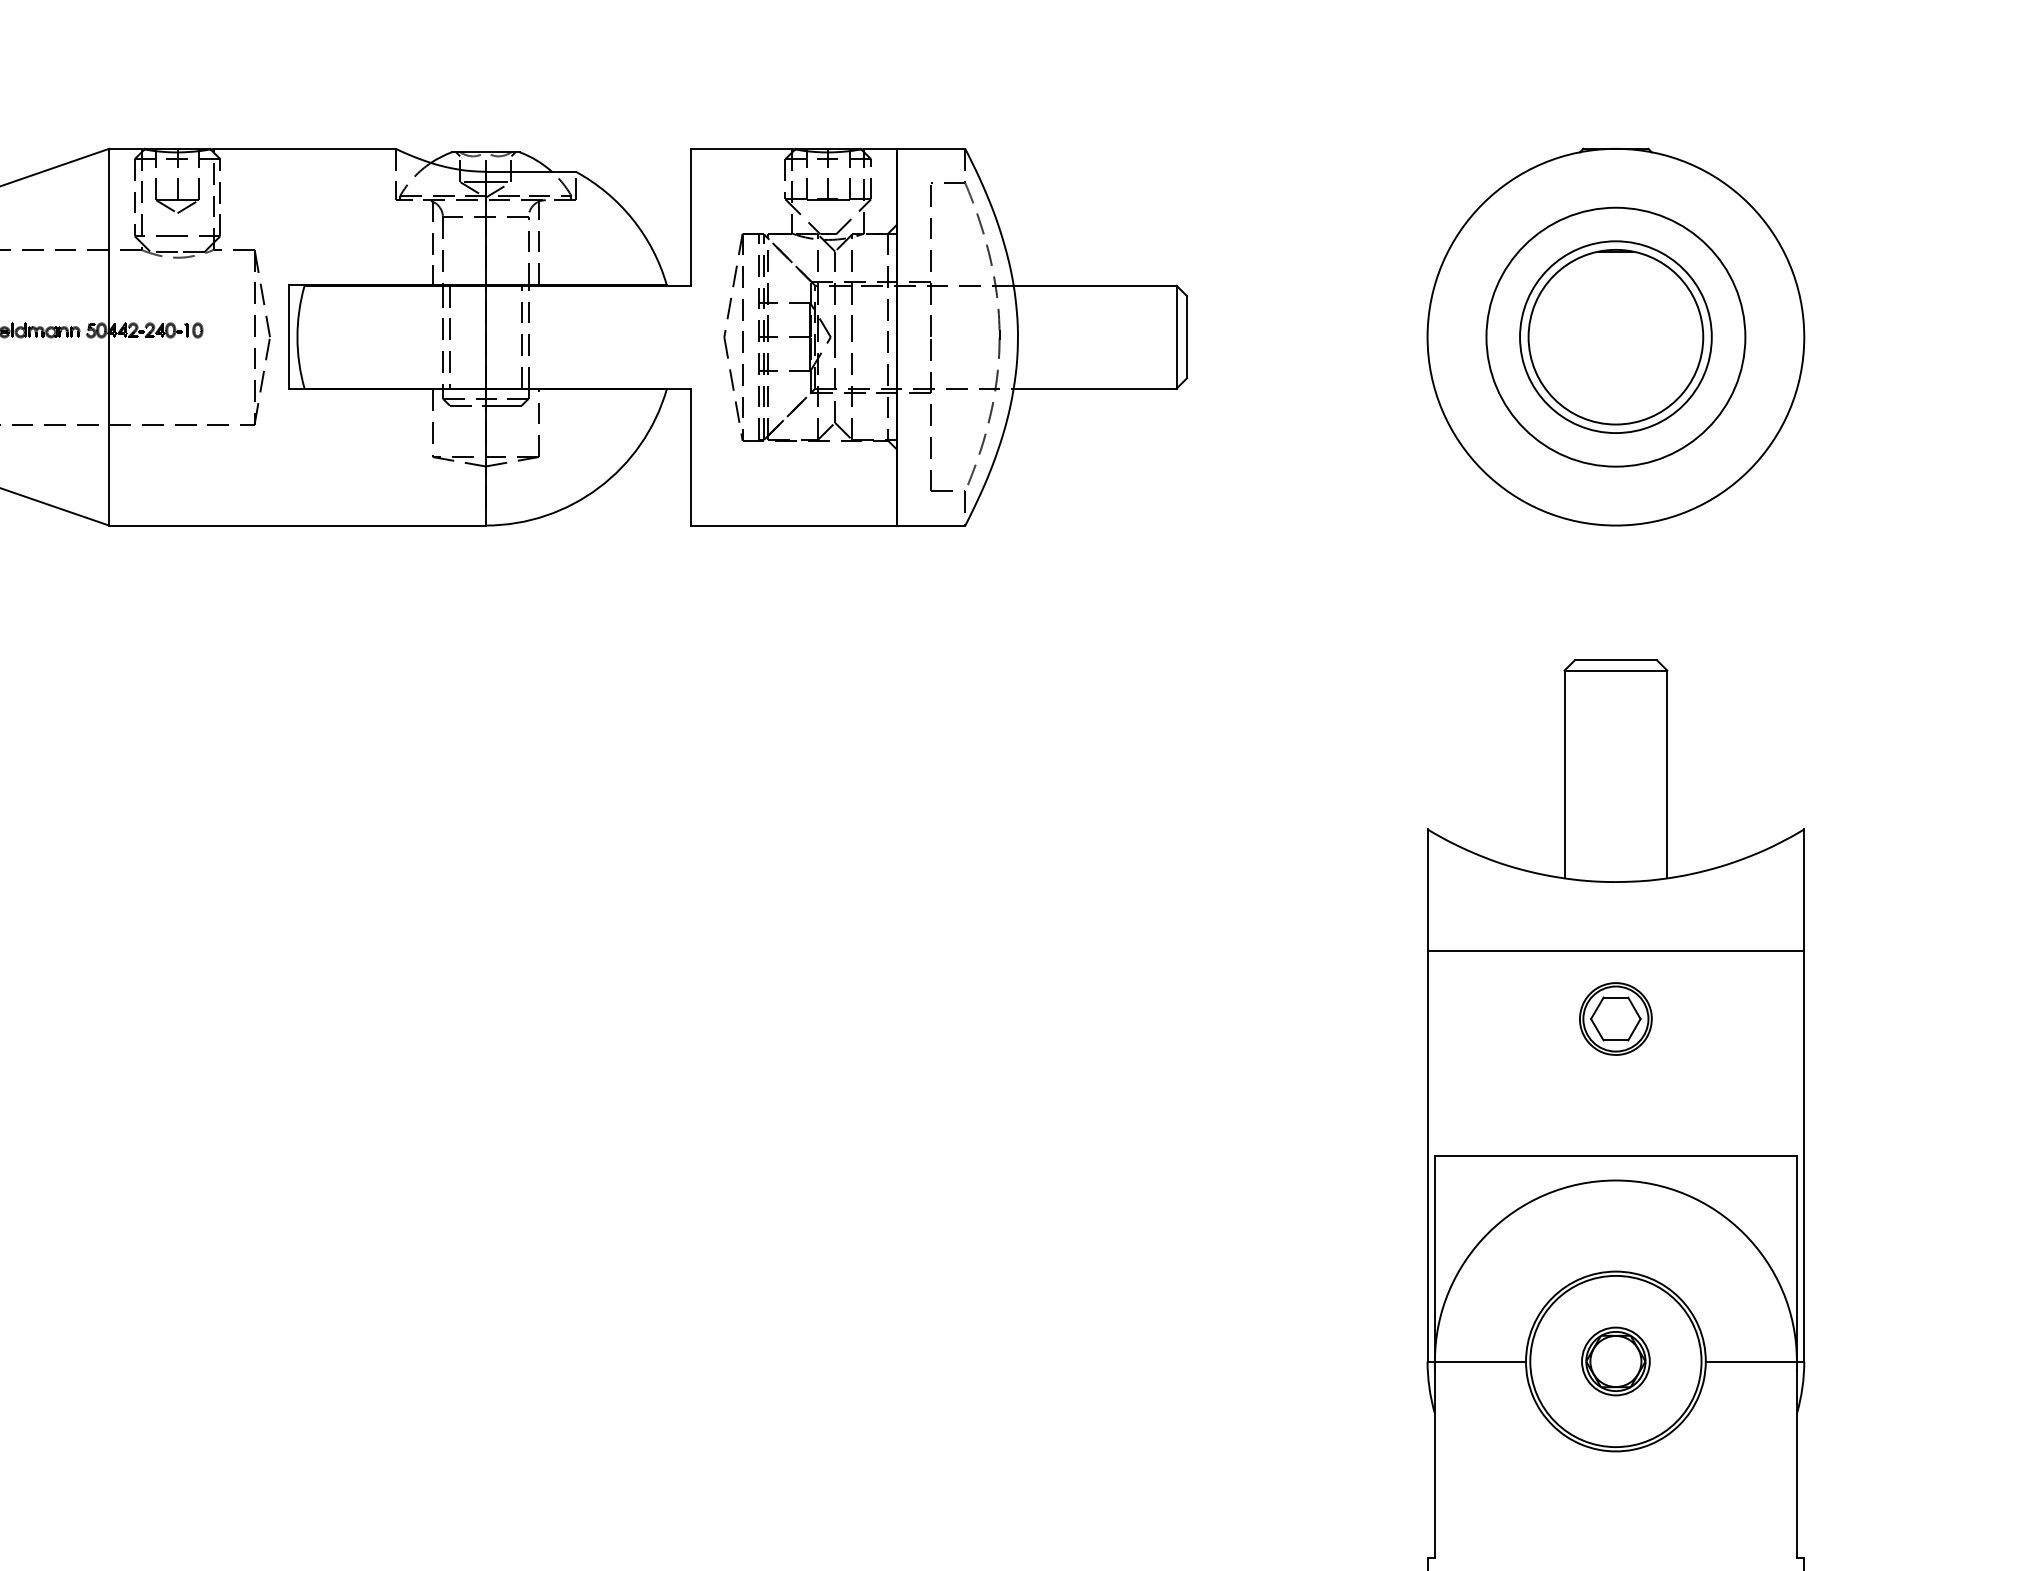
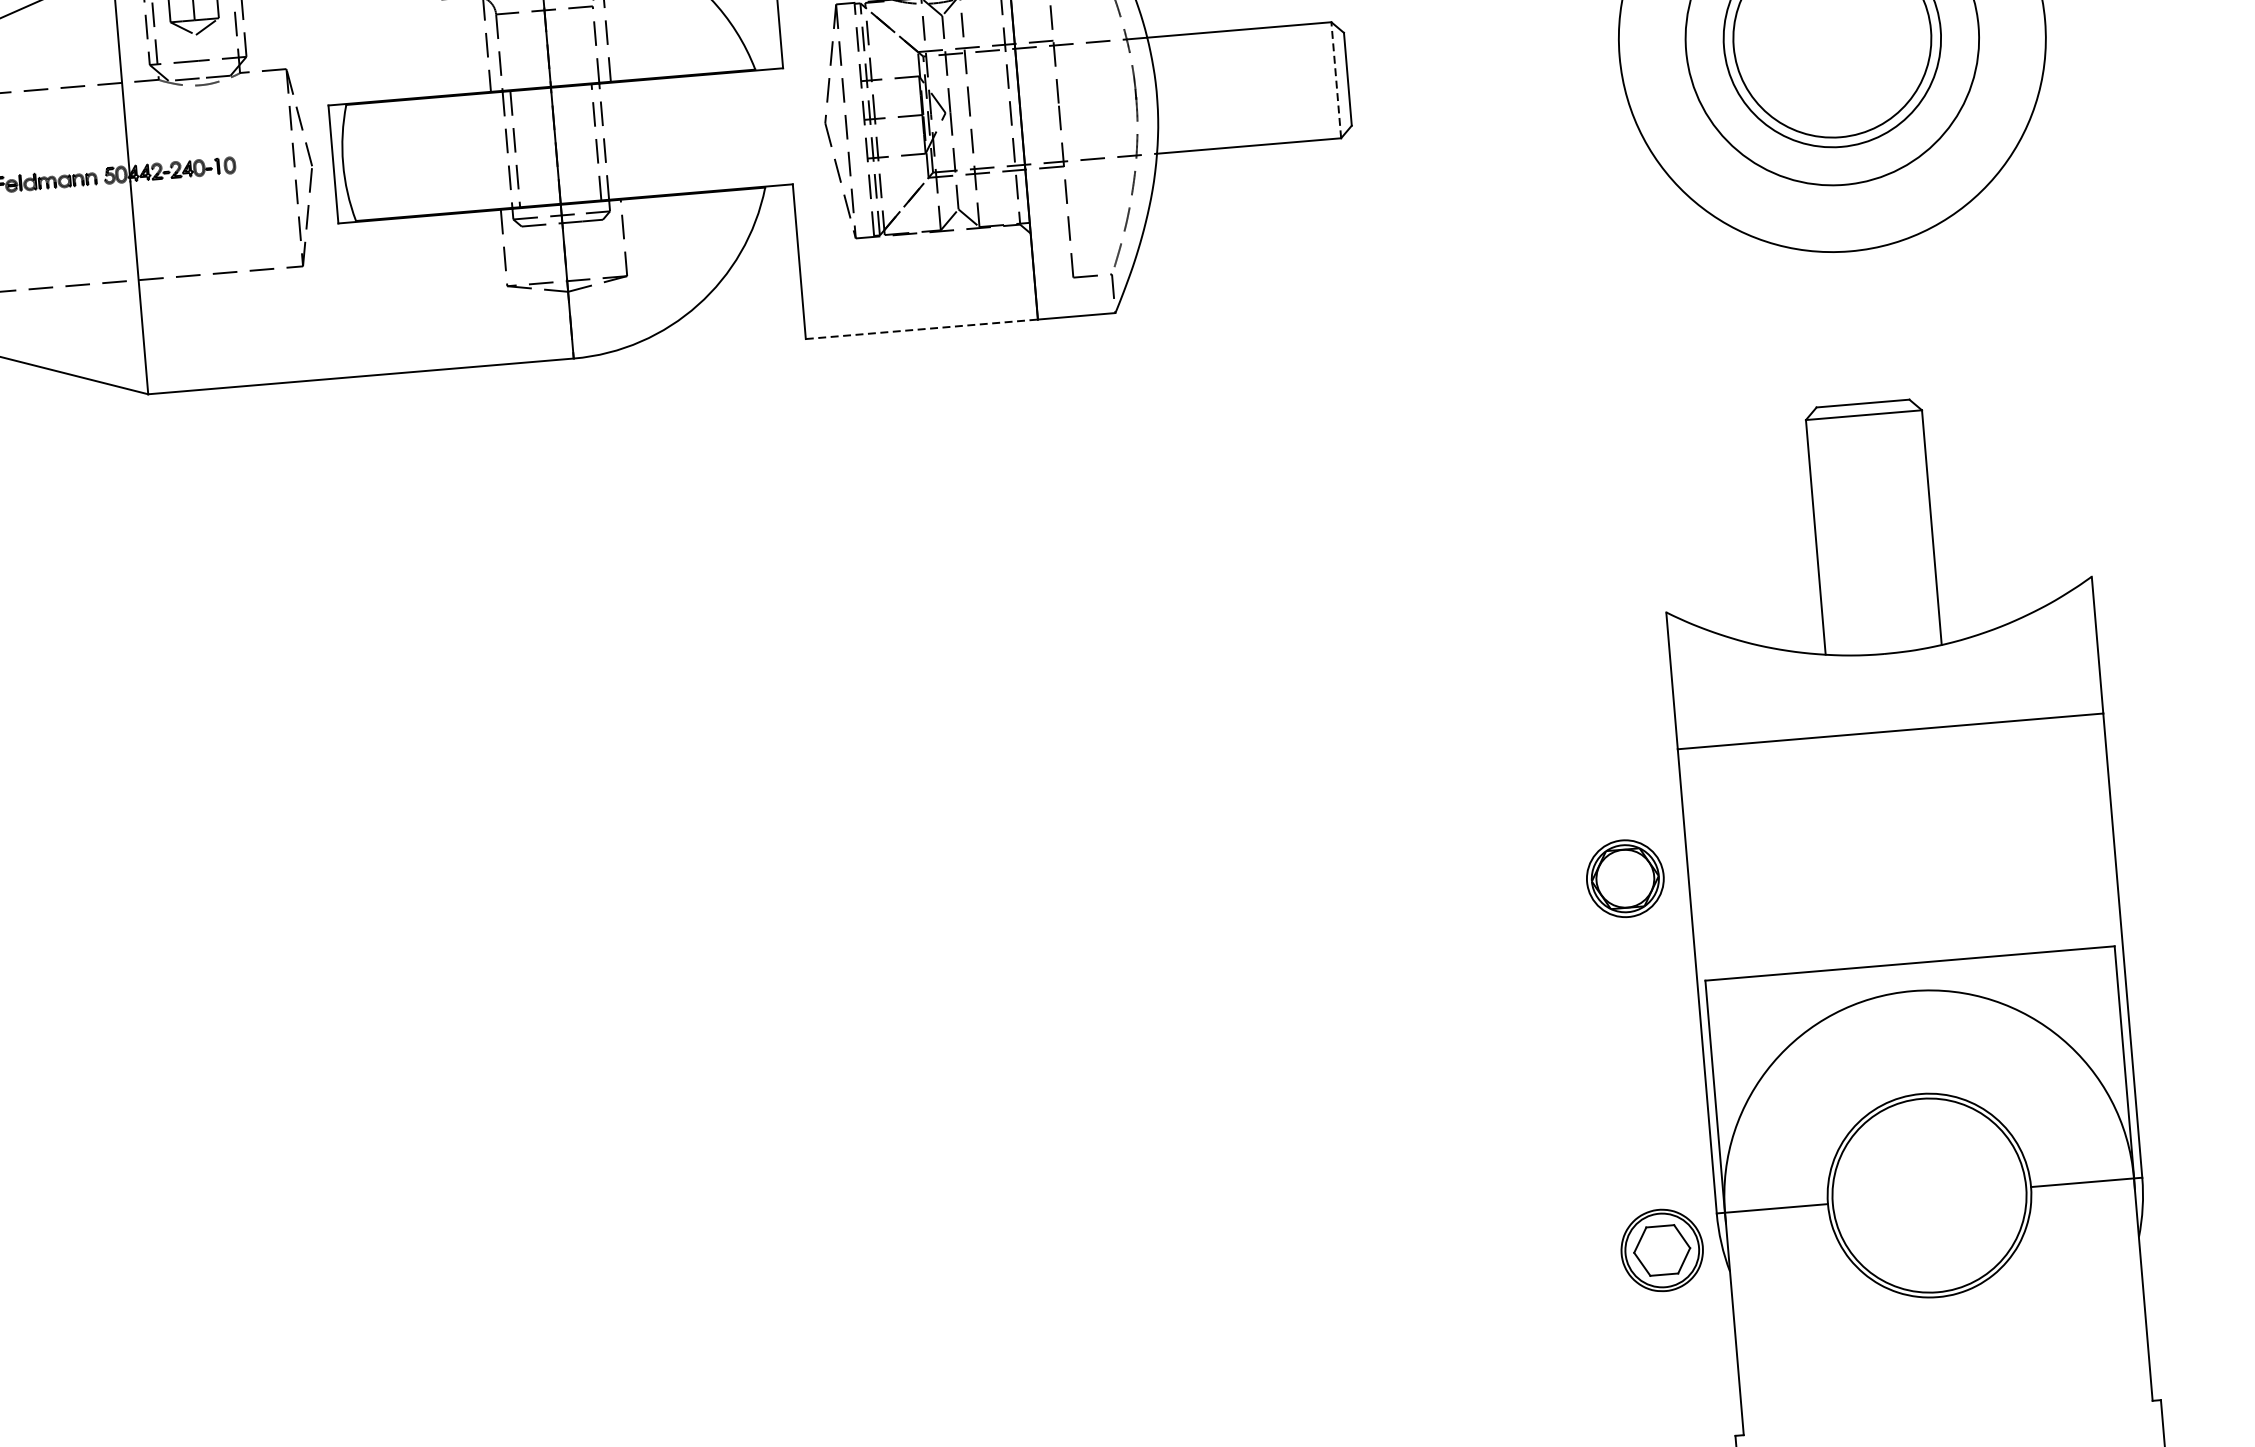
line: (1176, 336) -> (1335, 79), solid -> dashed
line: (794, 525) -> (922, 329), solid -> dashed
part: (1615, 1018) -> (1661, 1249), moved
part: (1615, 1361) -> (1624, 878), moved

